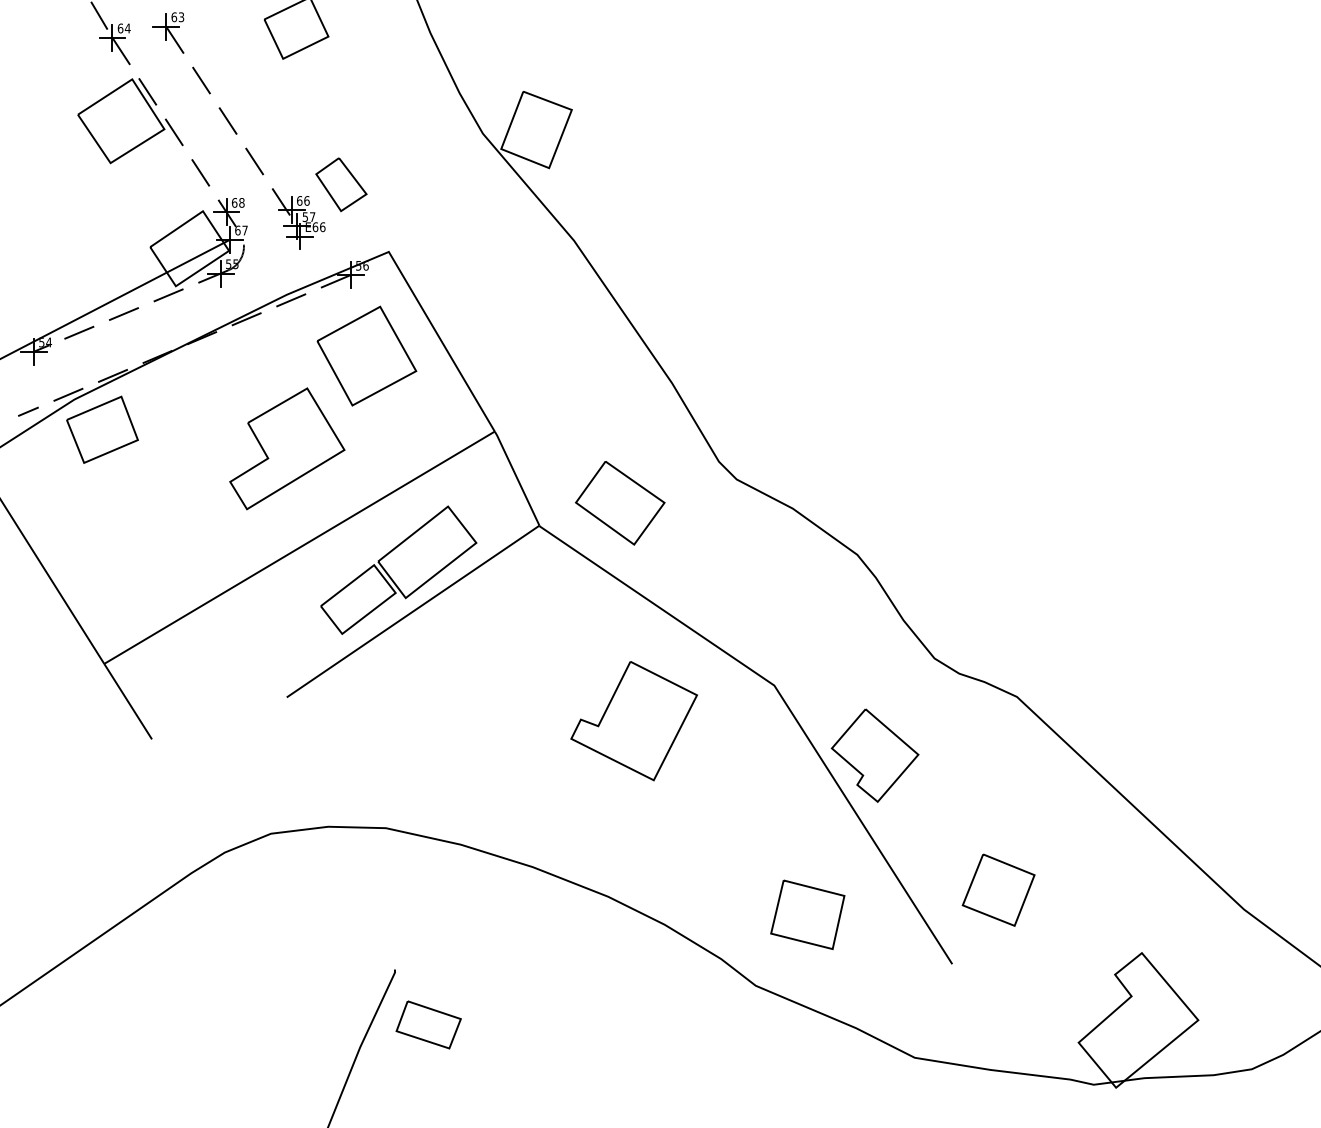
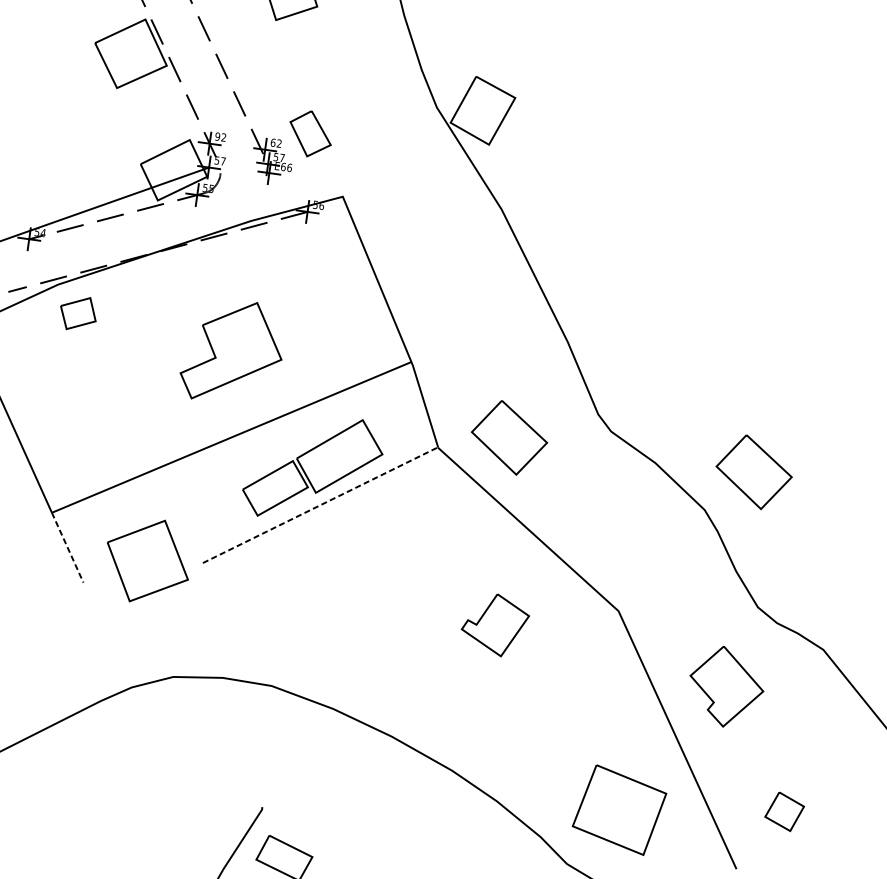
text: (306, 200) -> (279, 143), 66 -> 62
text: (237, 202) -> (220, 136), 68 -> 92
text: (237, 230) -> (216, 160), 67 -> 57
part: (366, 355) -> (147, 560), moved
part: (102, 429) -> (78, 313), size x0.6
part: (908, 503) -> (754, 472), added
line: (413, 611) -> (320, 505), solid -> dashed
line: (128, 701) -> (67, 547), solid -> dashed
part: (633, 721) -> (494, 624), size x0.6
part: (874, 755) -> (725, 686), moved
part: (998, 889) -> (784, 811), size x0.6
part: (807, 914) -> (619, 809), size x1.4

